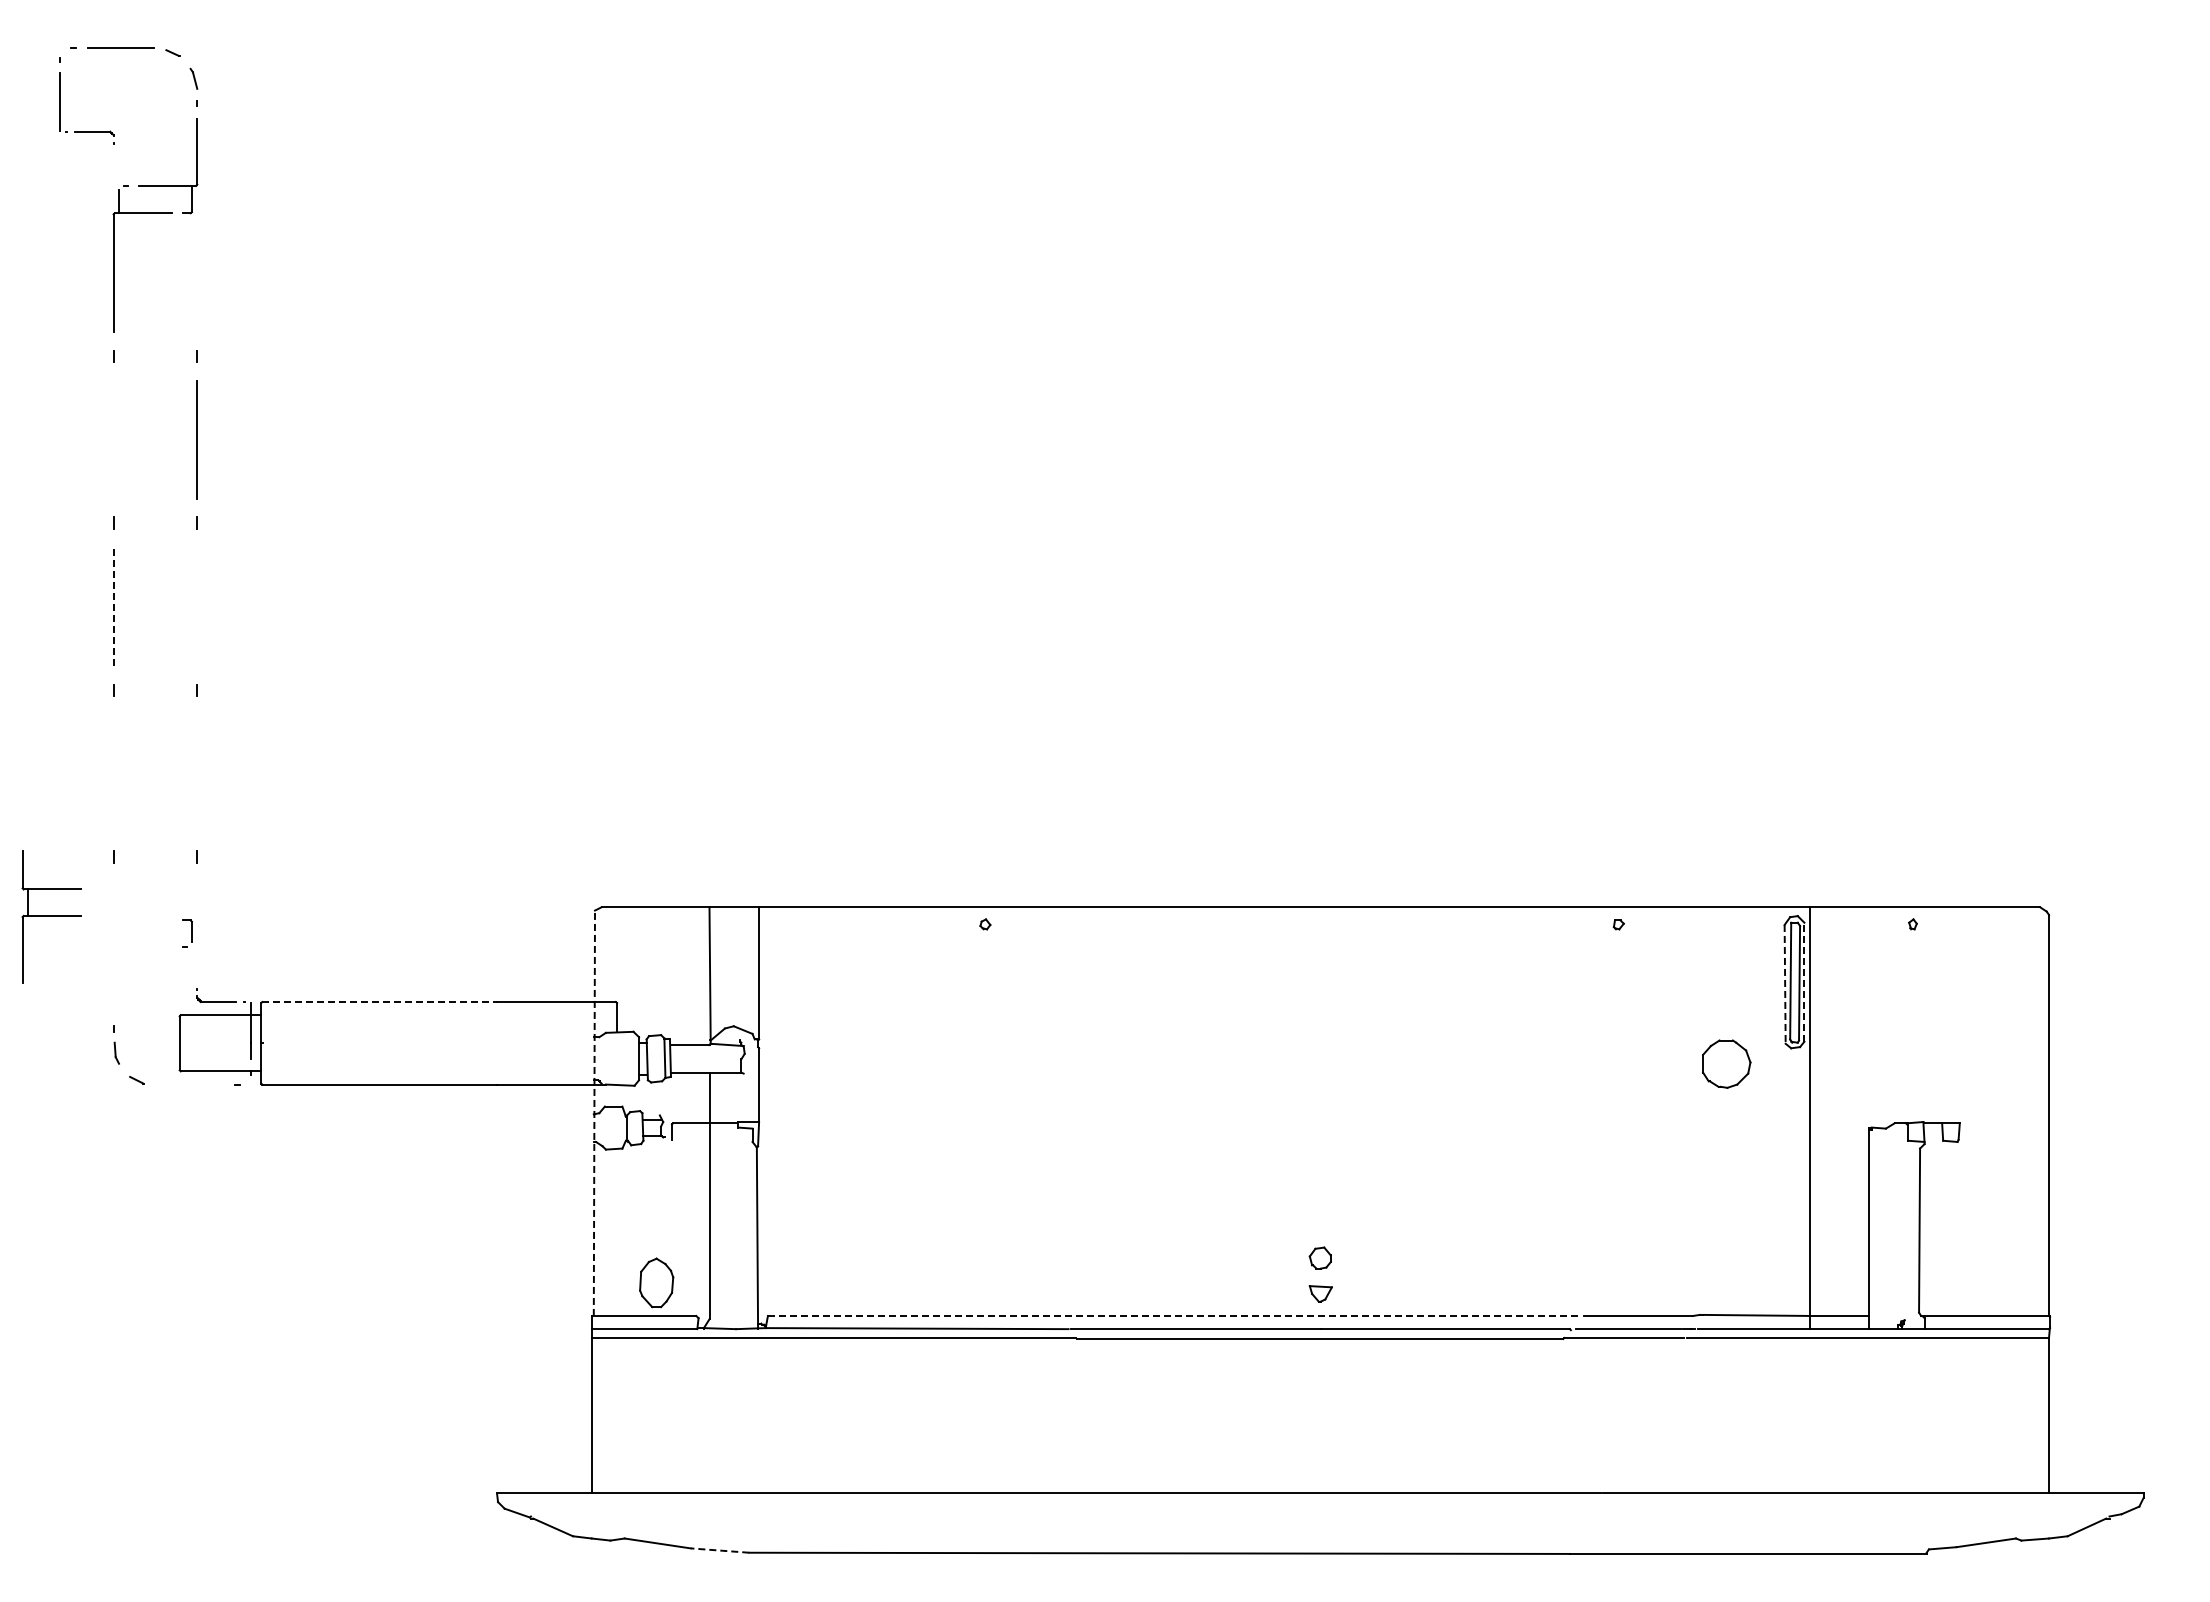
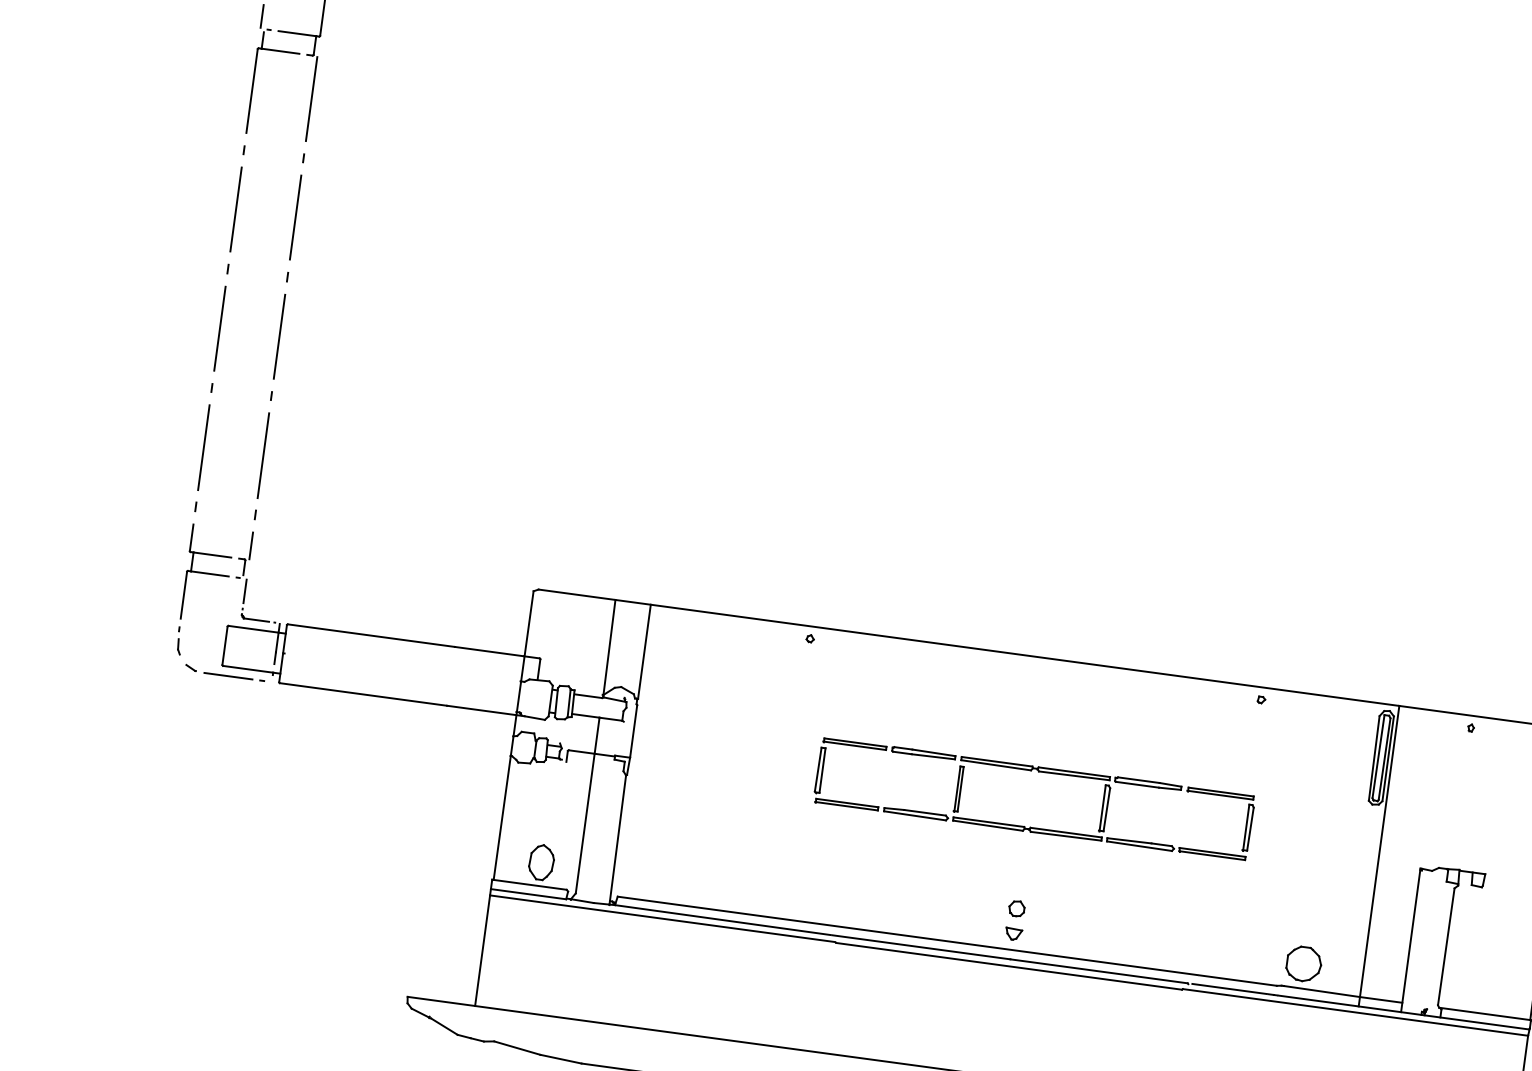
line: (113, 168) -> (262, 16), added
line: (197, 273) -> (311, 99), added
line: (113, 439) -> (235, 209), added
line: (197, 606) -> (279, 336), added
line: (113, 607) -> (219, 329), dashed -> solid
line: (113, 773) -> (203, 447), added
line: (197, 773) -> (263, 455), added
line: (197, 900) -> (251, 545), added
part: (51, 916) -> (207, 573), moved
line: (197, 964) -> (245, 591), added
line: (1804, 981) -> (1388, 758), dashed -> solid
line: (1785, 984) -> (1374, 758), dashed -> solid
line: (380, 1001) -> (372, 635), dashed -> solid
part: (1726, 1063) -> (1303, 963), moved
part: (1324, 1065) -> (1038, 771), added
line: (189, 1084) -> (227, 676), added
line: (594, 1113) -> (513, 735), dashed -> solid
line: (1175, 1315) -> (908, 935), dashed -> solid
line: (719, 1550) -> (560, 1059), dashed -> solid

